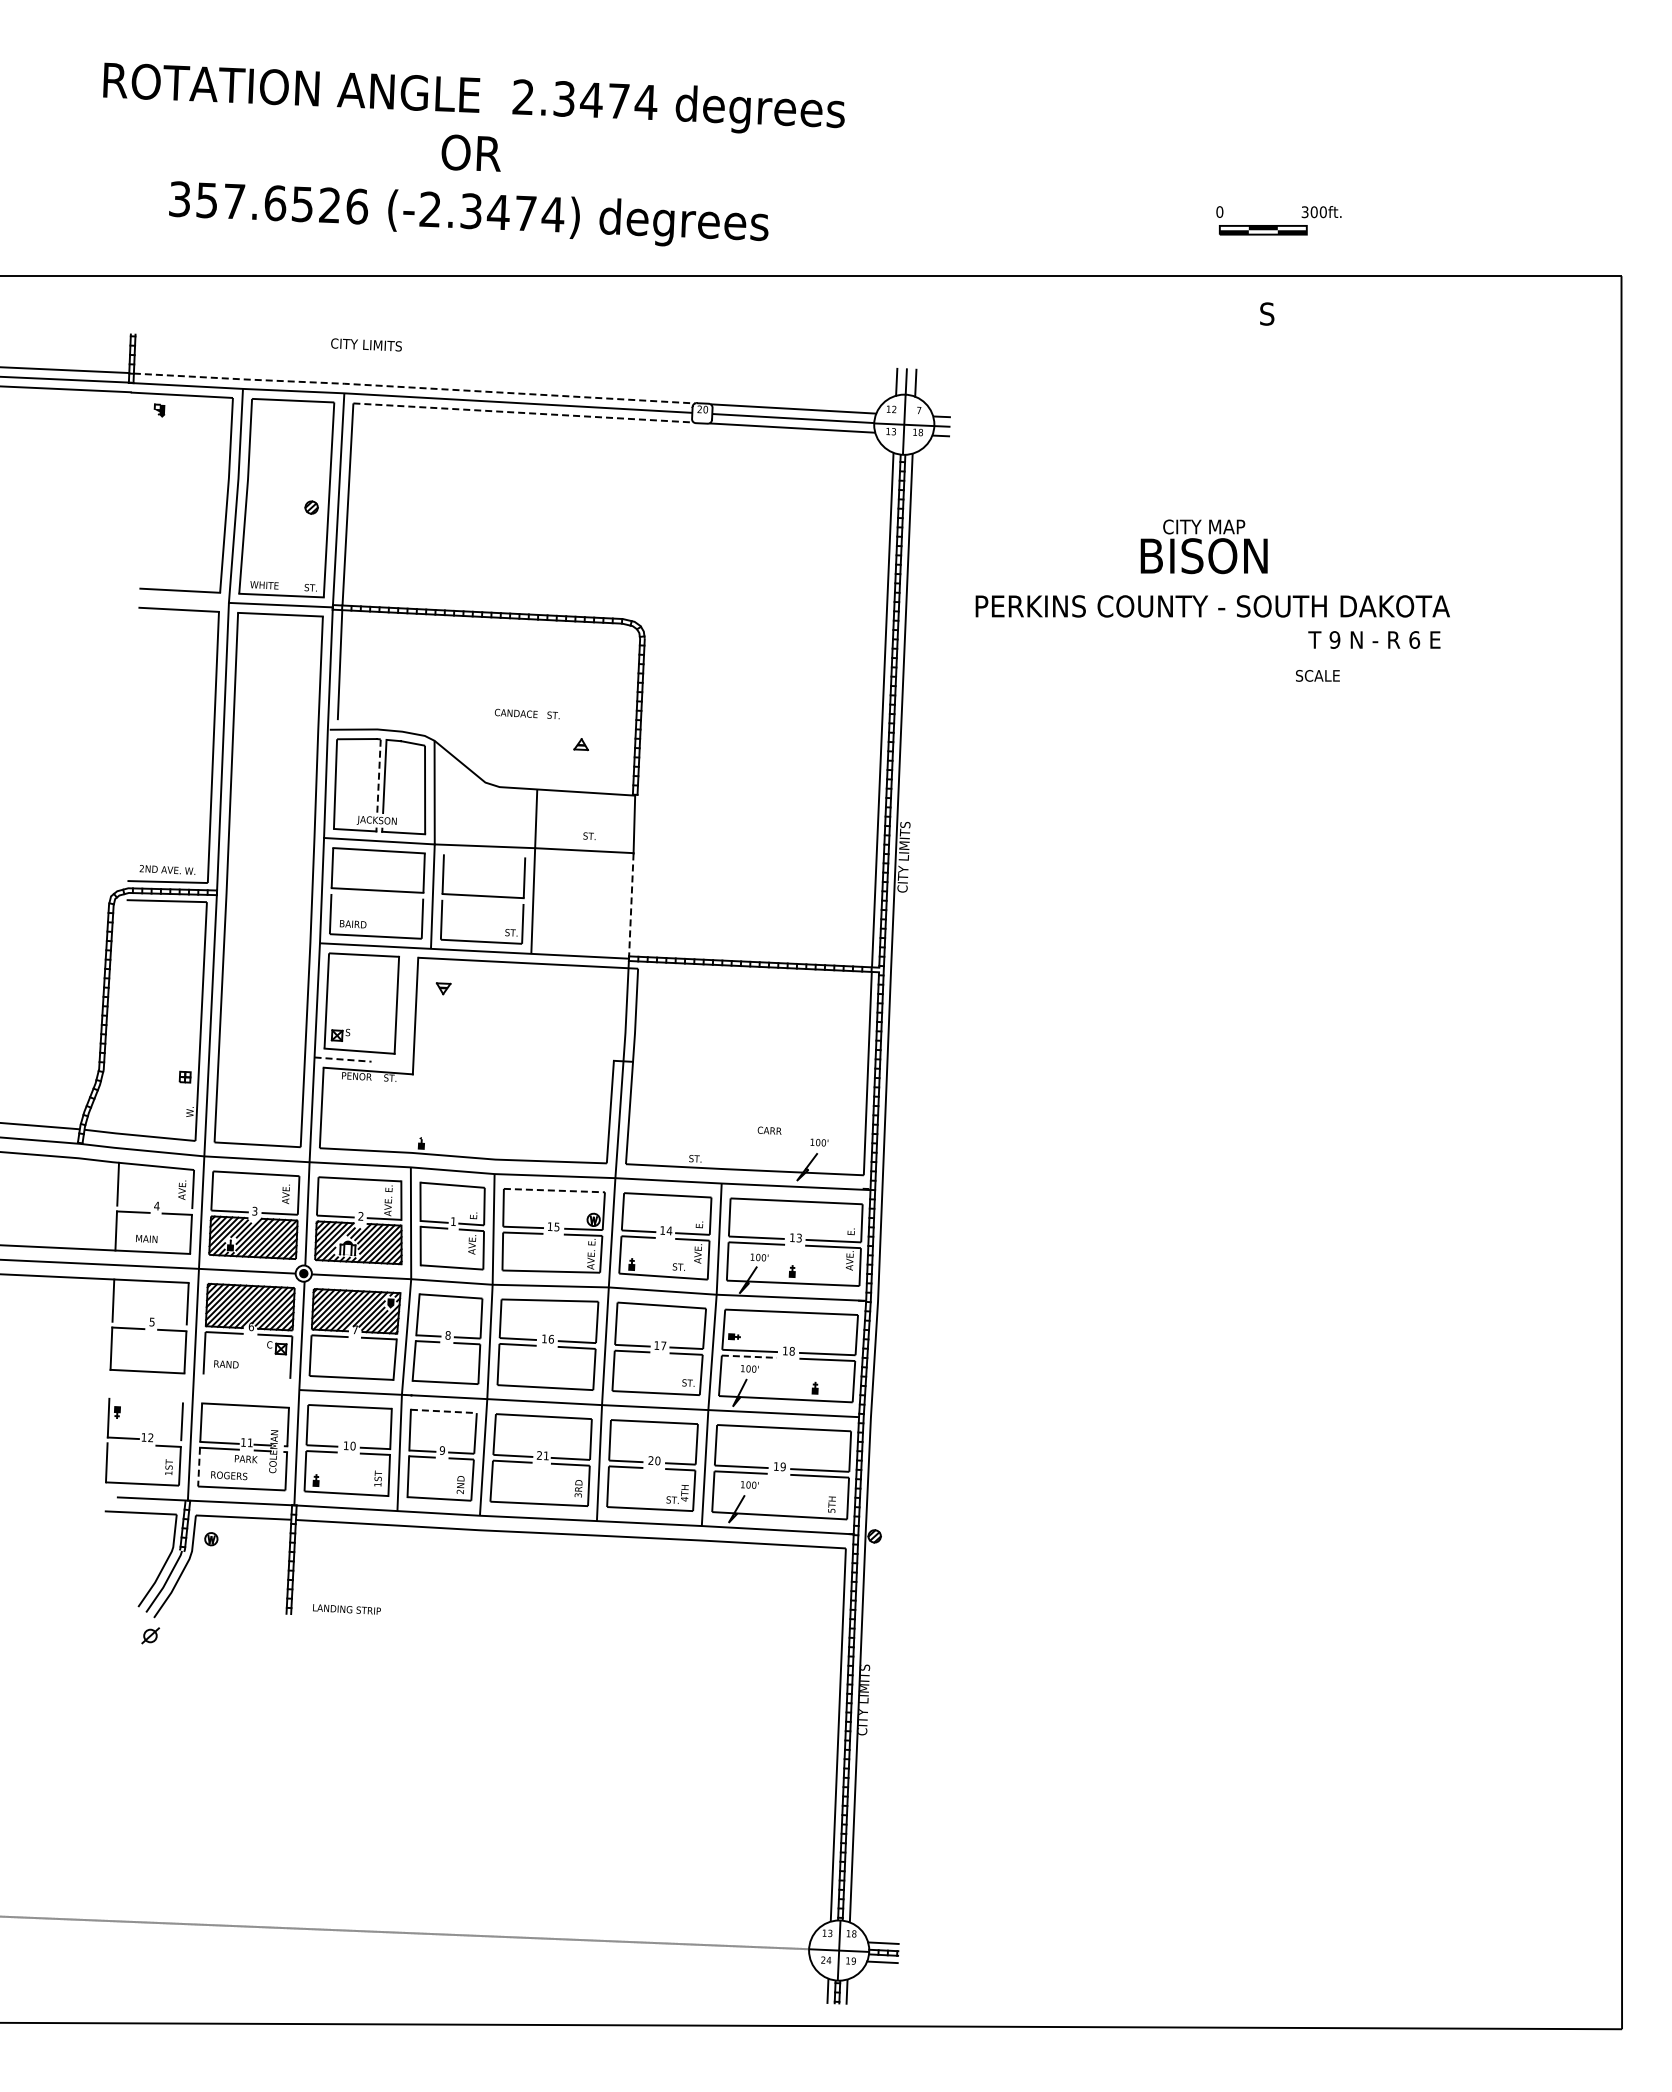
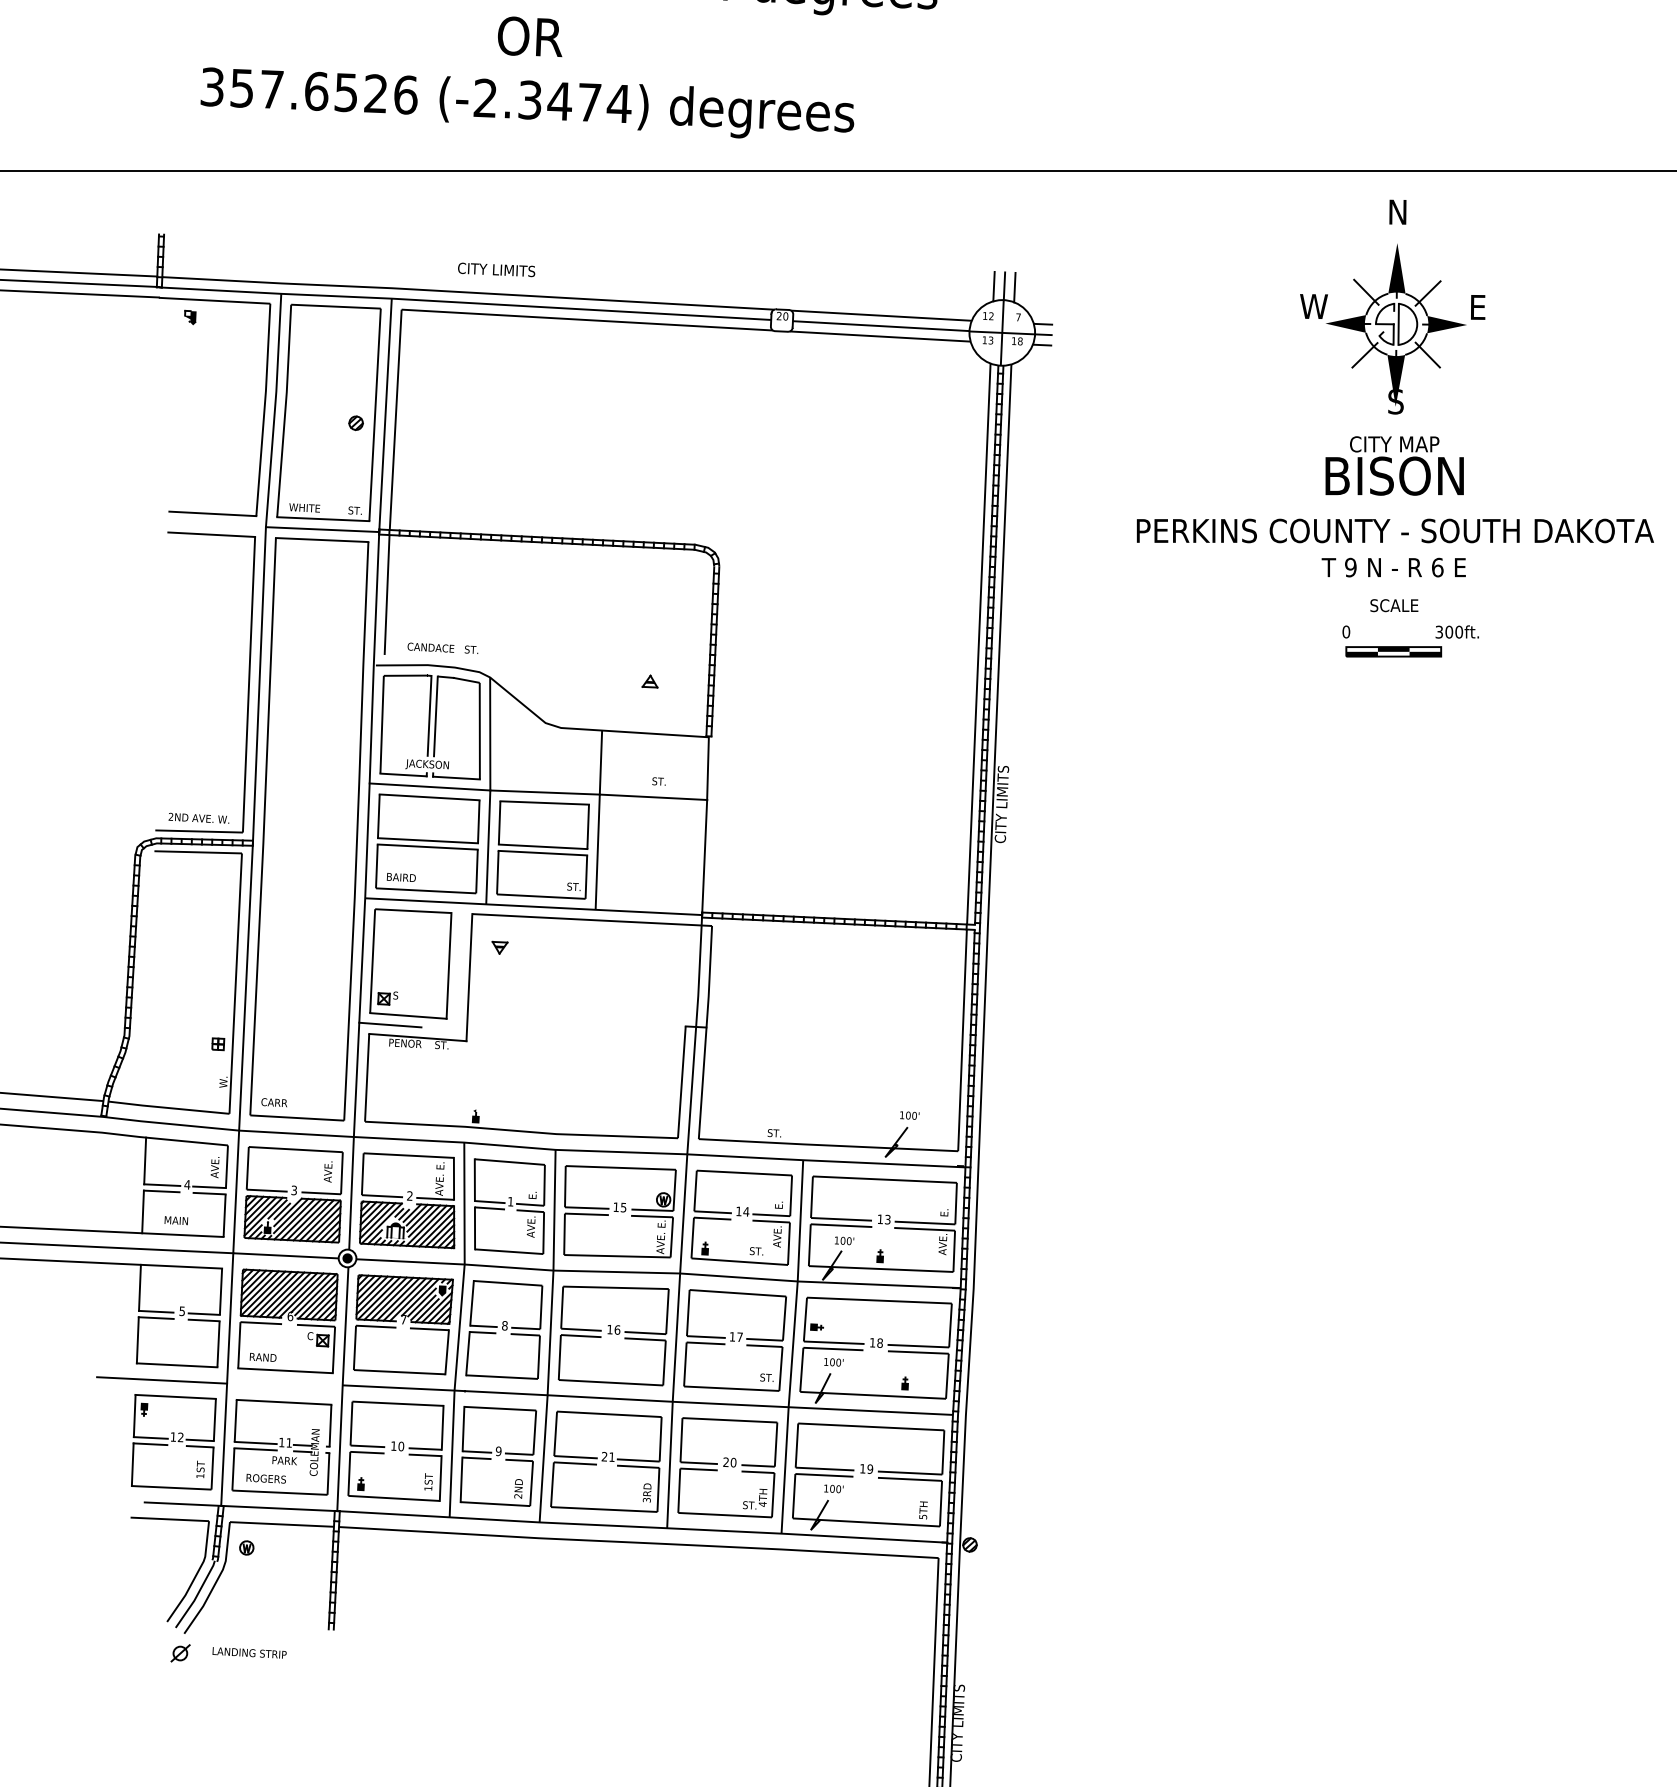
part: (1278, 220) -> (1410, 641), moved
text: (1266, 313) -> (1397, 211), S -> N
text: (366, 344) -> (496, 269), moved
line: (413, 387) -> (467, 292), dashed -> solid
line: (523, 412) -> (587, 319), dashed -> solid
part: (1262, 421) -> (1392, 329), added
text: (1203, 546) -> (1393, 465), moved
text: (1212, 606) -> (1395, 531), moved
text: (1374, 639) -> (1393, 567), moved
text: (1317, 675) -> (1393, 605), moved
text: (526, 713) -> (442, 647), moved
line: (379, 776) -> (430, 716), dashed -> solid
line: (484, 855) -> (544, 802), added
line: (377, 895) -> (427, 846), added
line: (482, 901) -> (542, 852), added
line: (631, 906) -> (704, 858), dashed -> solid
line: (343, 1059) -> (390, 1024), dashed -> solid
text: (769, 1130) -> (274, 1102), moved
line: (554, 1190) -> (620, 1167), dashed -> solid
line: (133, 1206) -> (161, 1185), added
line: (177, 1208) -> (209, 1187), added
line: (128, 1322) -> (156, 1311), added
line: (172, 1324) -> (204, 1313), added
line: (749, 1356) -> (833, 1348), dashed -> solid
line: (246, 1376) -> (285, 1370), added
line: (133, 1385) -> (161, 1380), added
line: (146, 1400) -> (176, 1396), added
line: (443, 1411) -> (499, 1408), dashed -> solid
line: (168, 1440) -> (200, 1440), added
line: (122, 1443) -> (149, 1443), added
line: (199, 1467) -> (233, 1469), dashed -> solid
text: (346, 1609) -> (249, 1652), moved

